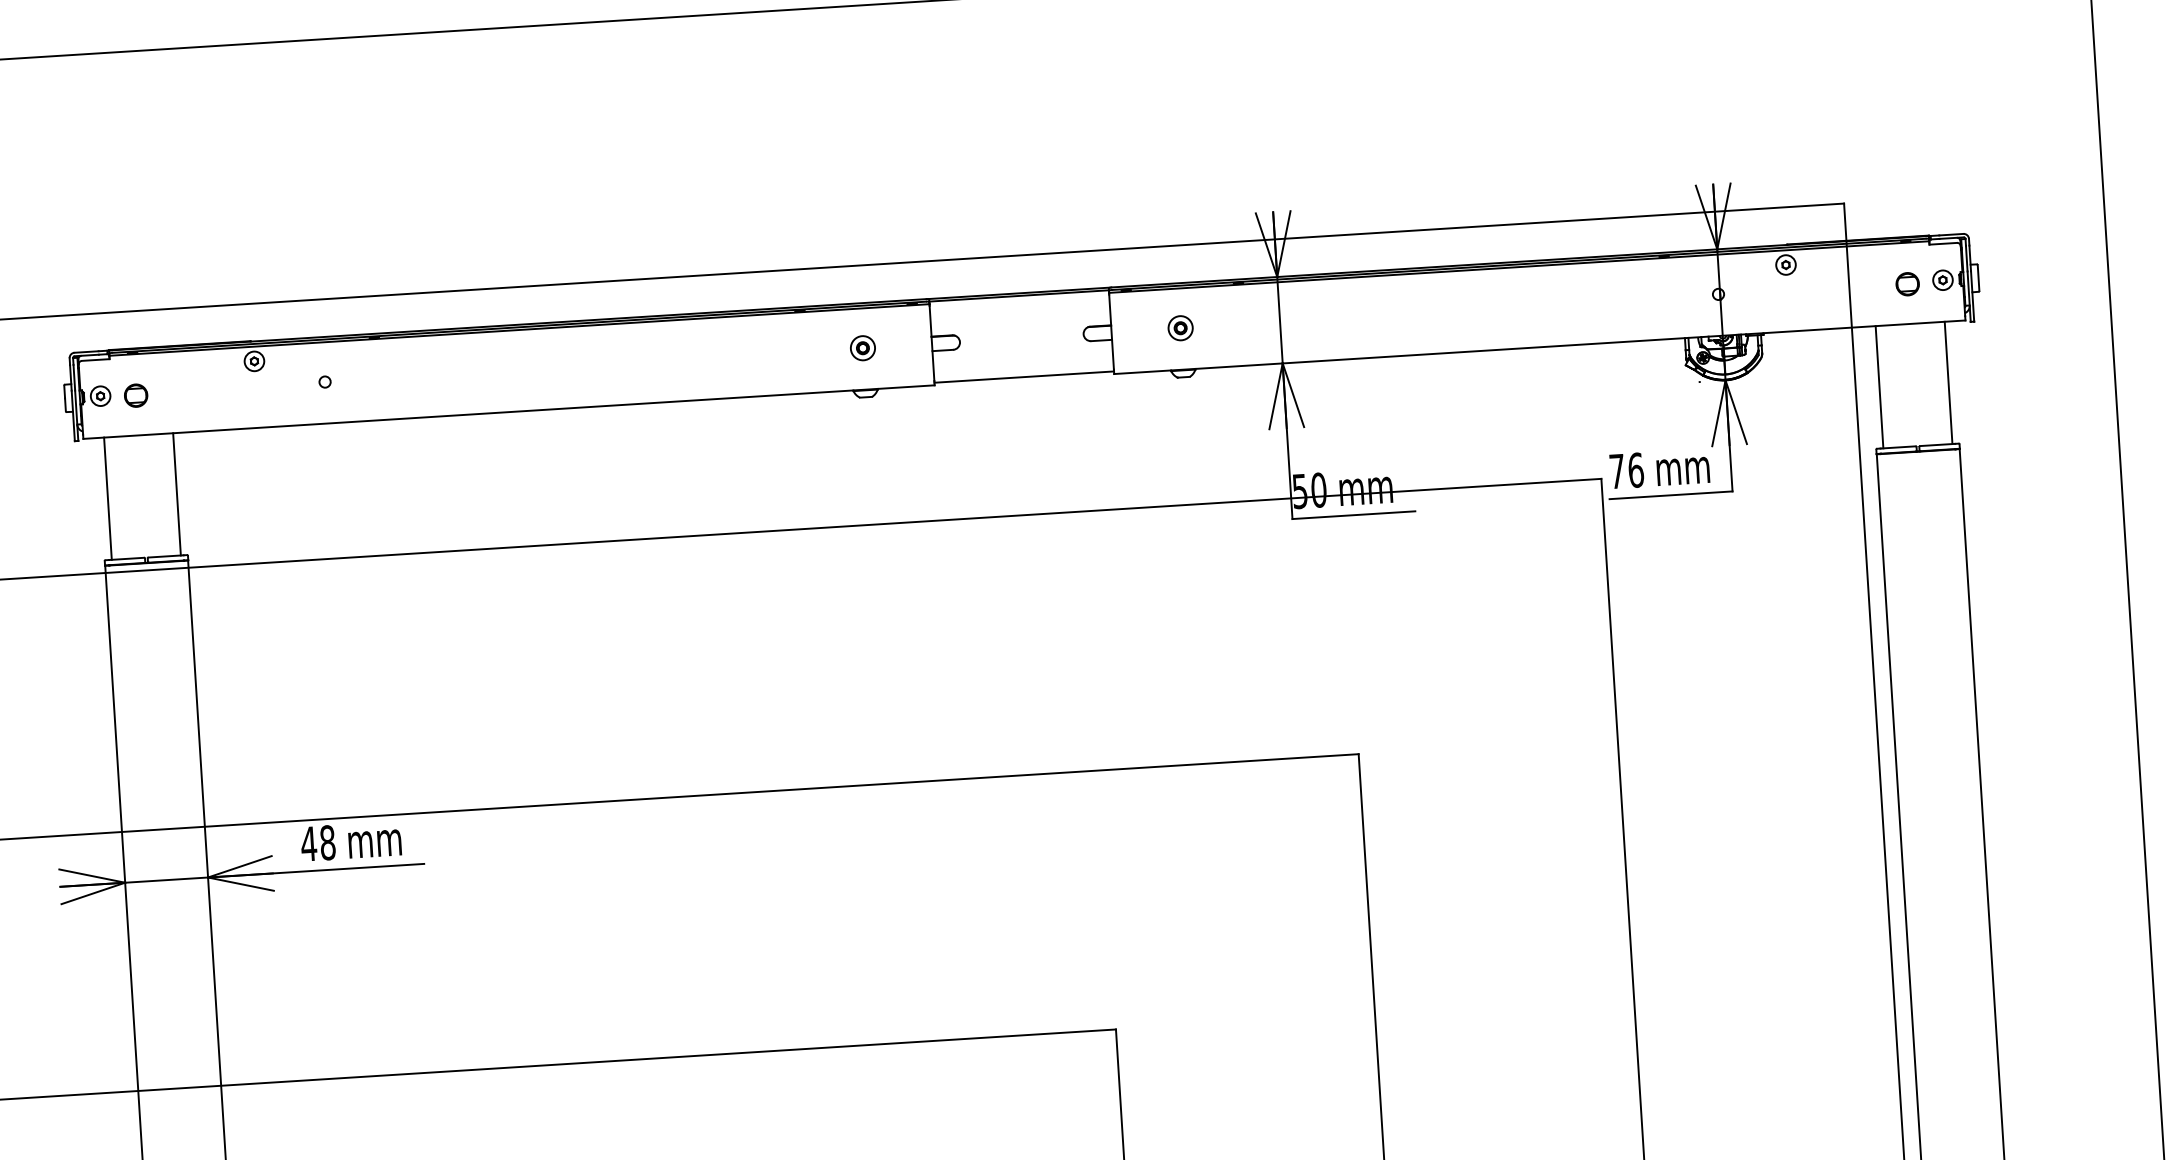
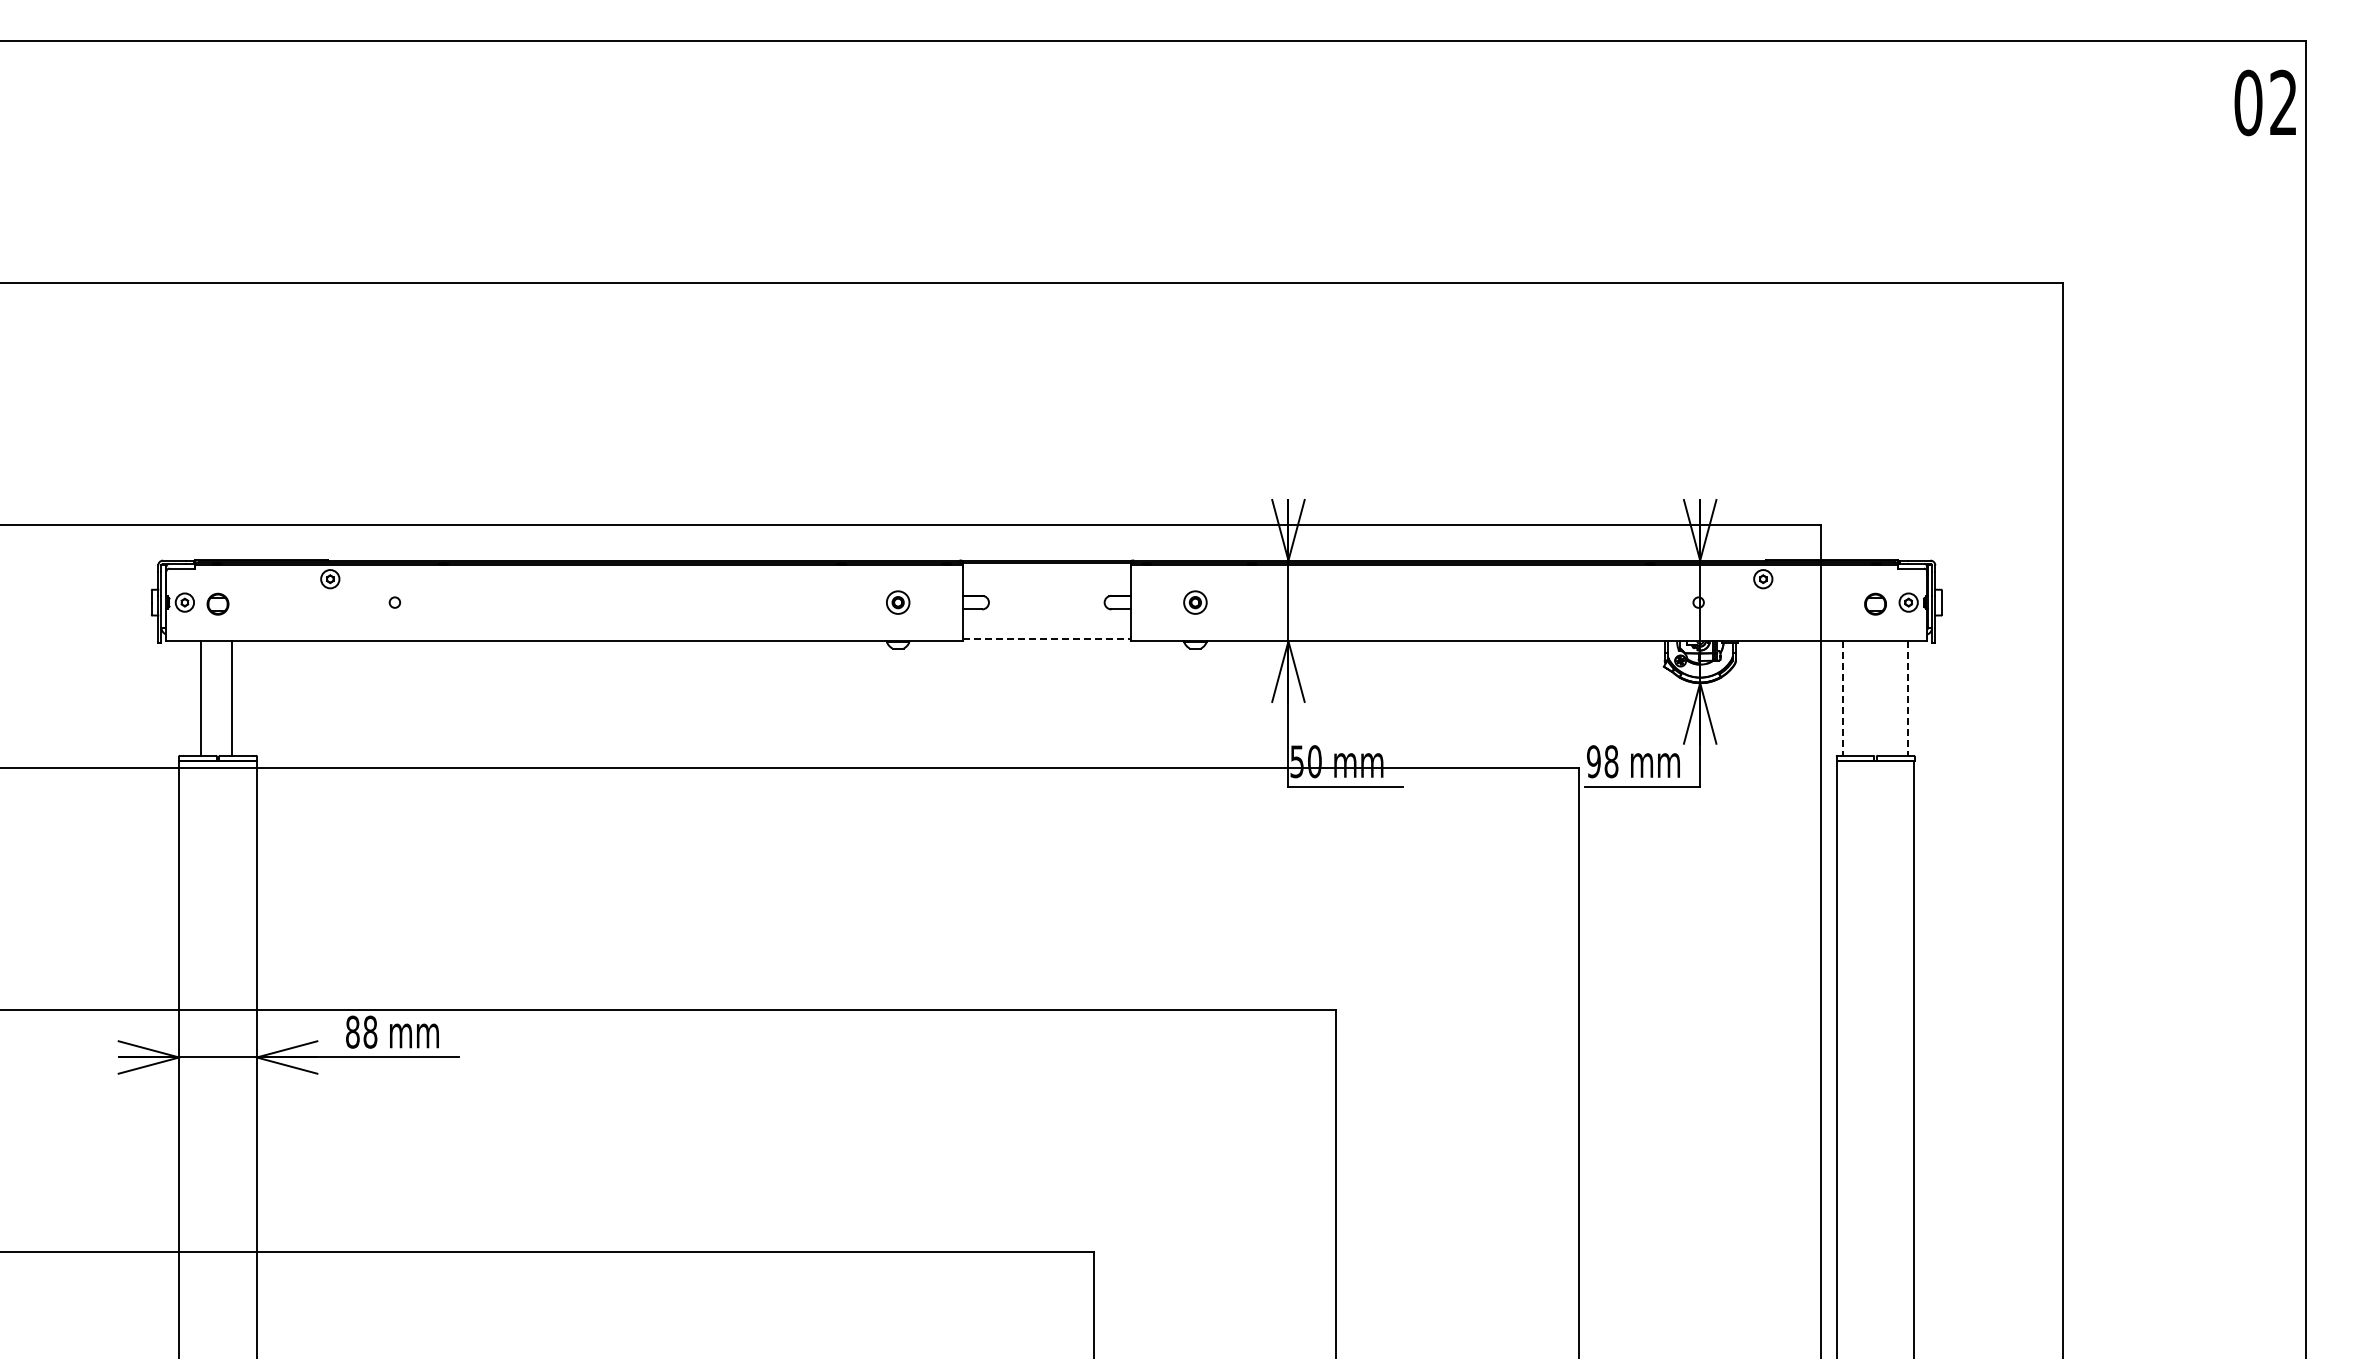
line: (1024, 376) -> (1047, 638), solid -> dashed
line: (1948, 383) -> (1907, 699), solid -> dashed
line: (1879, 388) -> (1843, 699), solid -> dashed
text: (1626, 470) -> (1602, 761), 76 -> 98
line: (177, 494) -> (201, 698), moved
line: (107, 498) -> (231, 698), moved
text: (308, 843) -> (352, 1031), 48 -> 88

